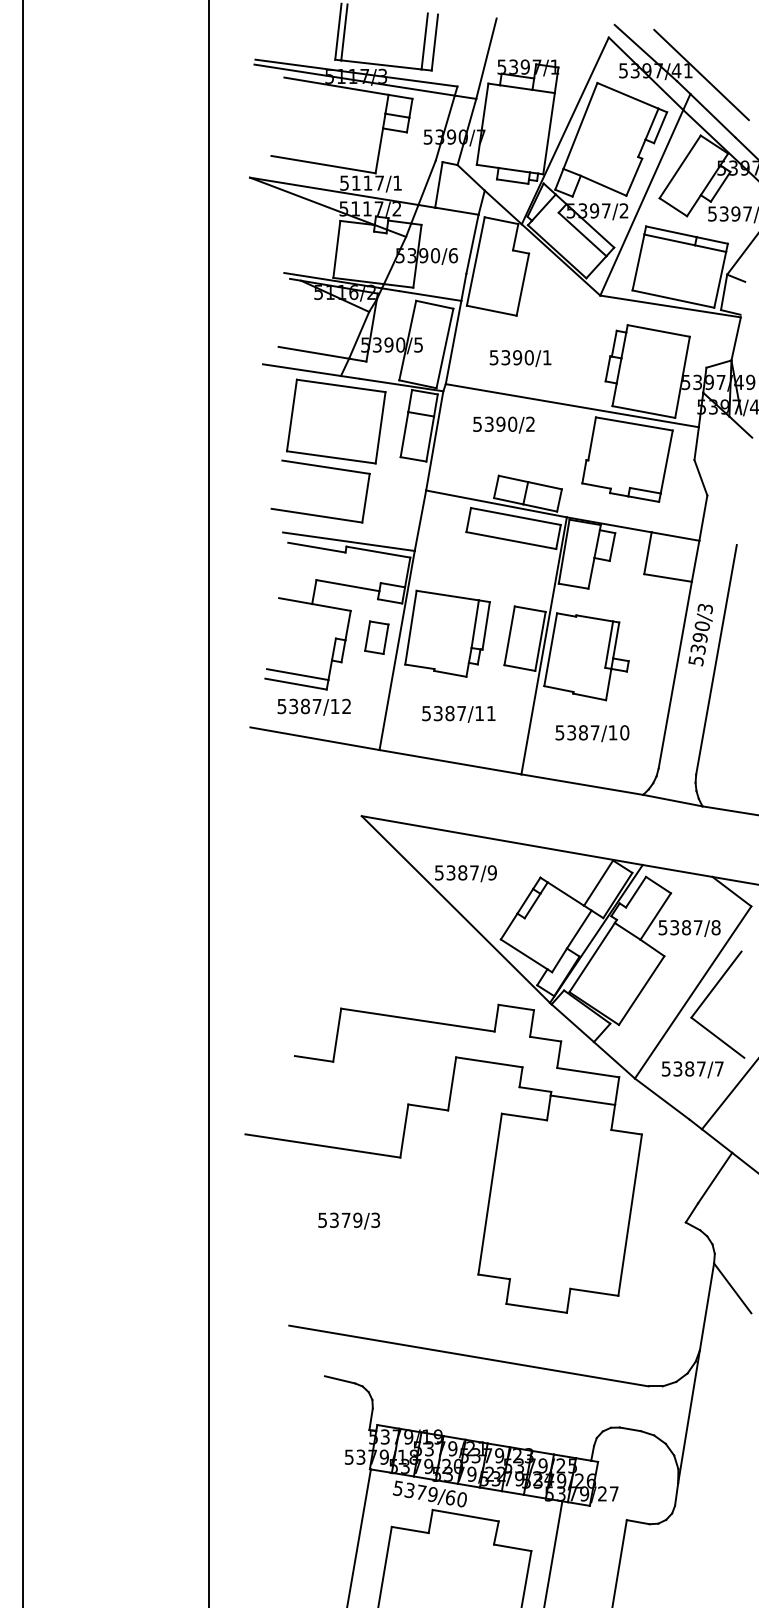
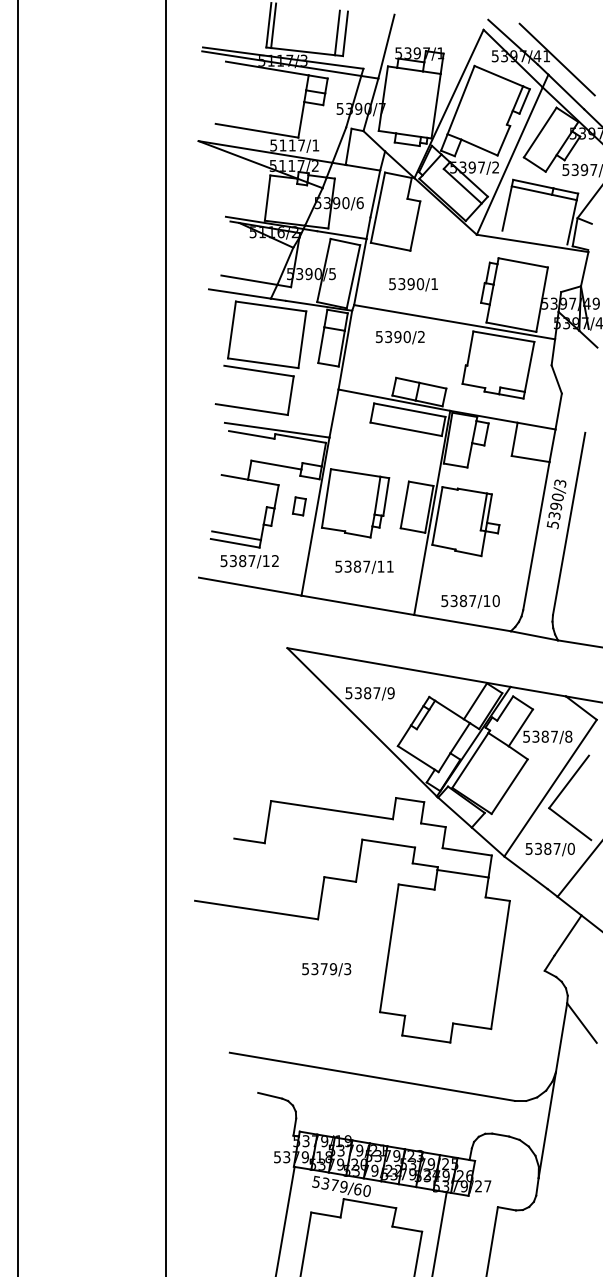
line: (673, 298) -> (534, 237), removed
part: (376, 637) -> (299, 506), size x0.7
text: (592, 733) -> (470, 601), moved
text: (718, 1068) -> (570, 848), 5387/7 -> 5387/0
text: (349, 1220) -> (326, 969), moved

